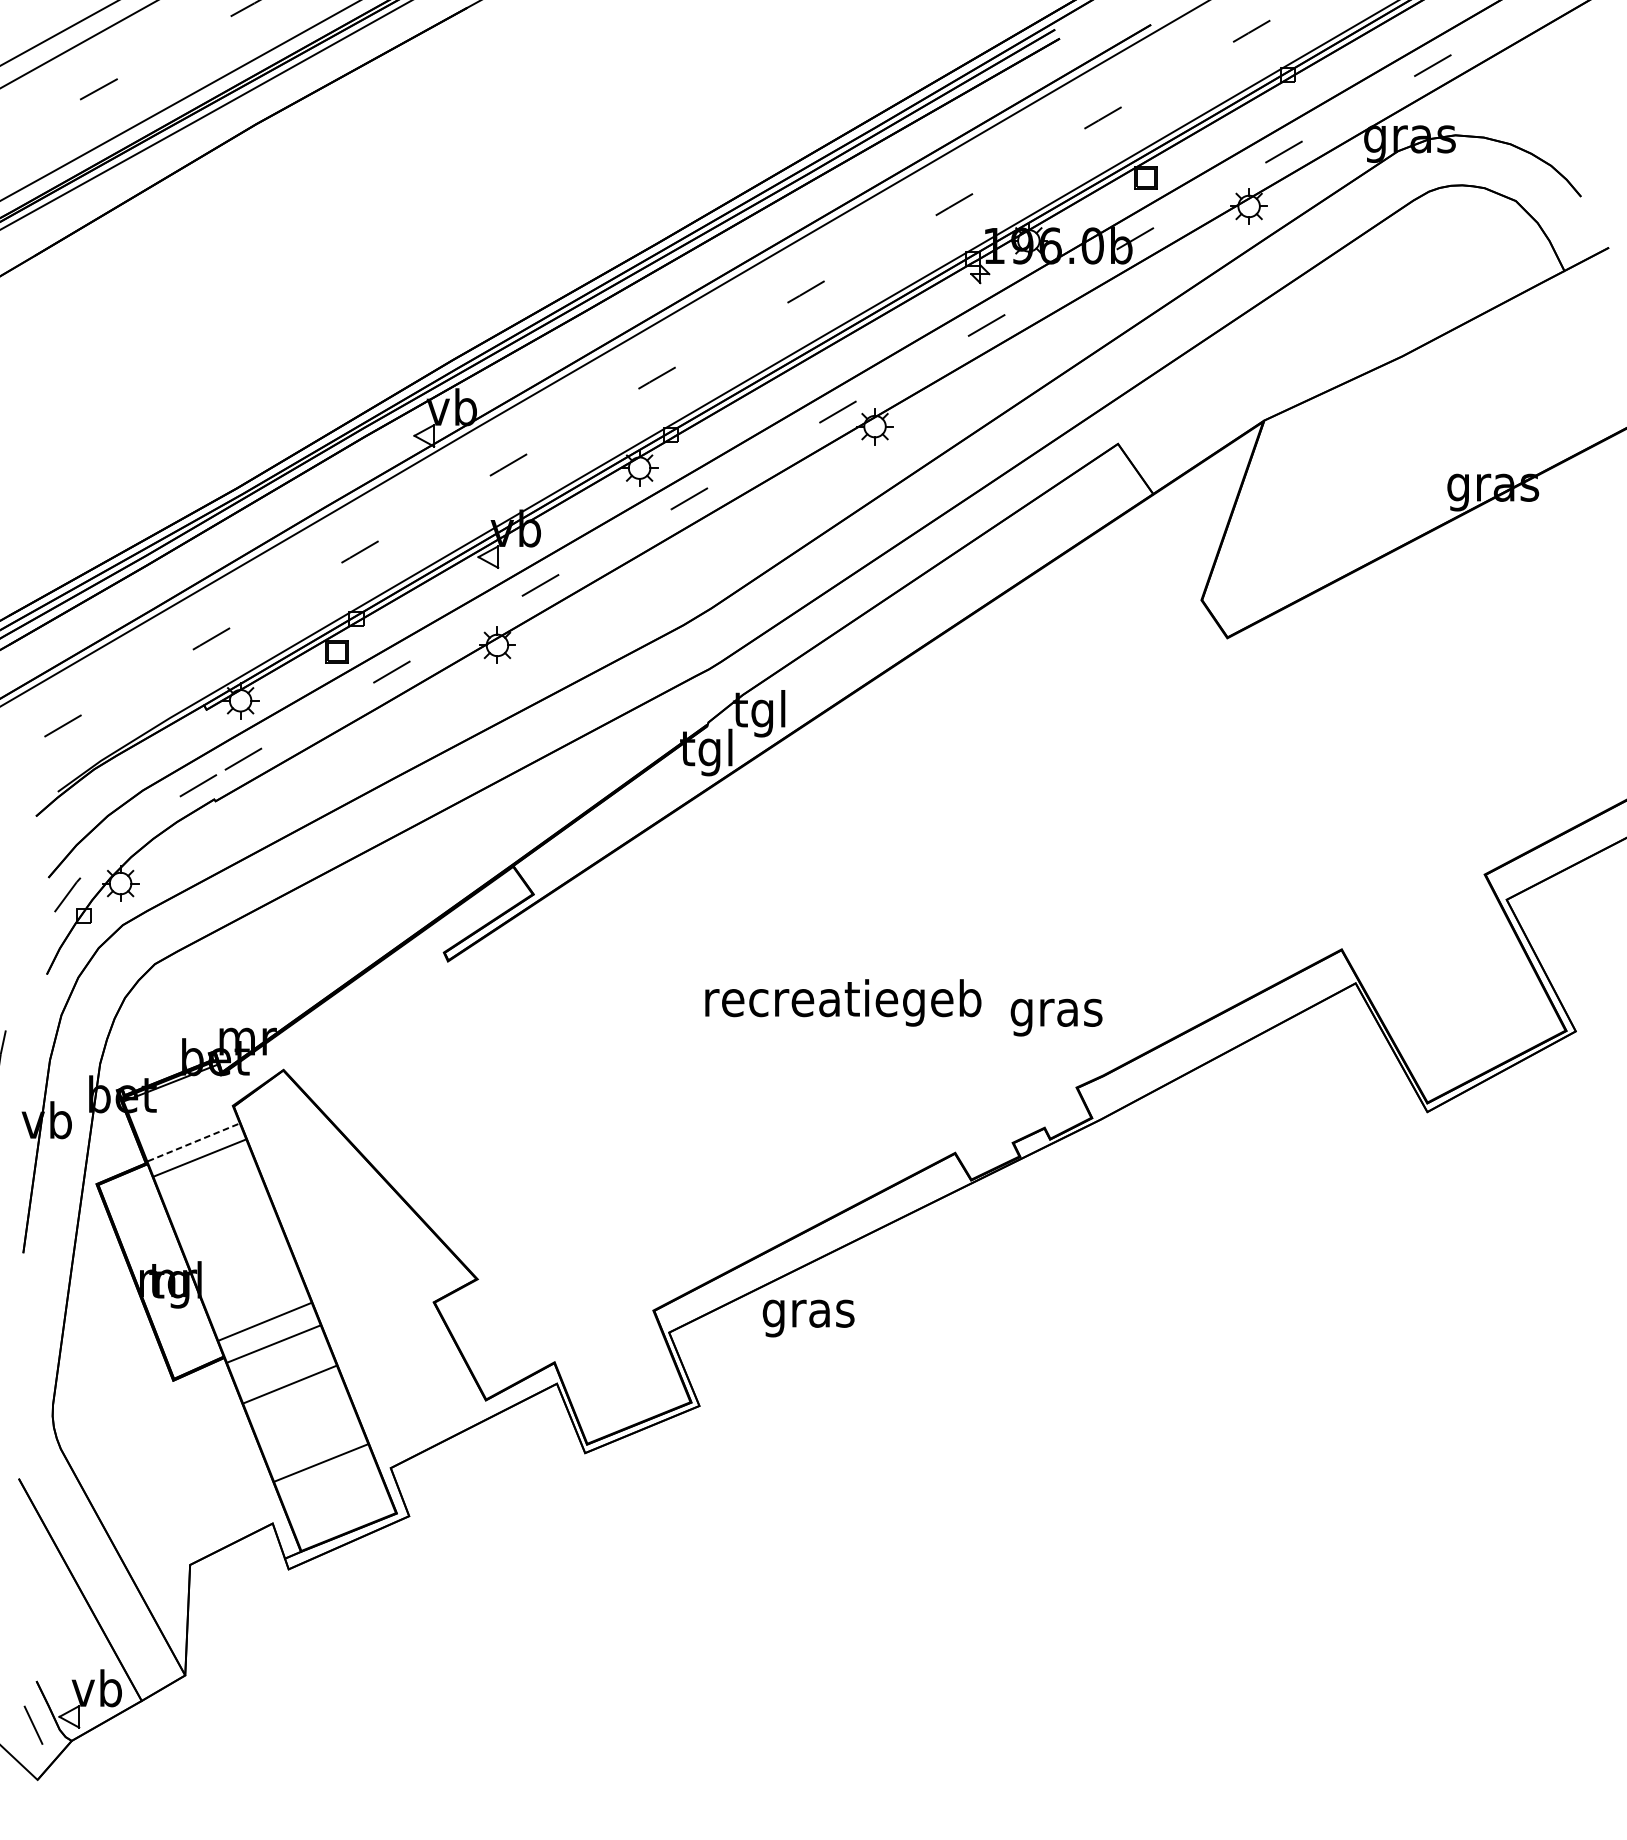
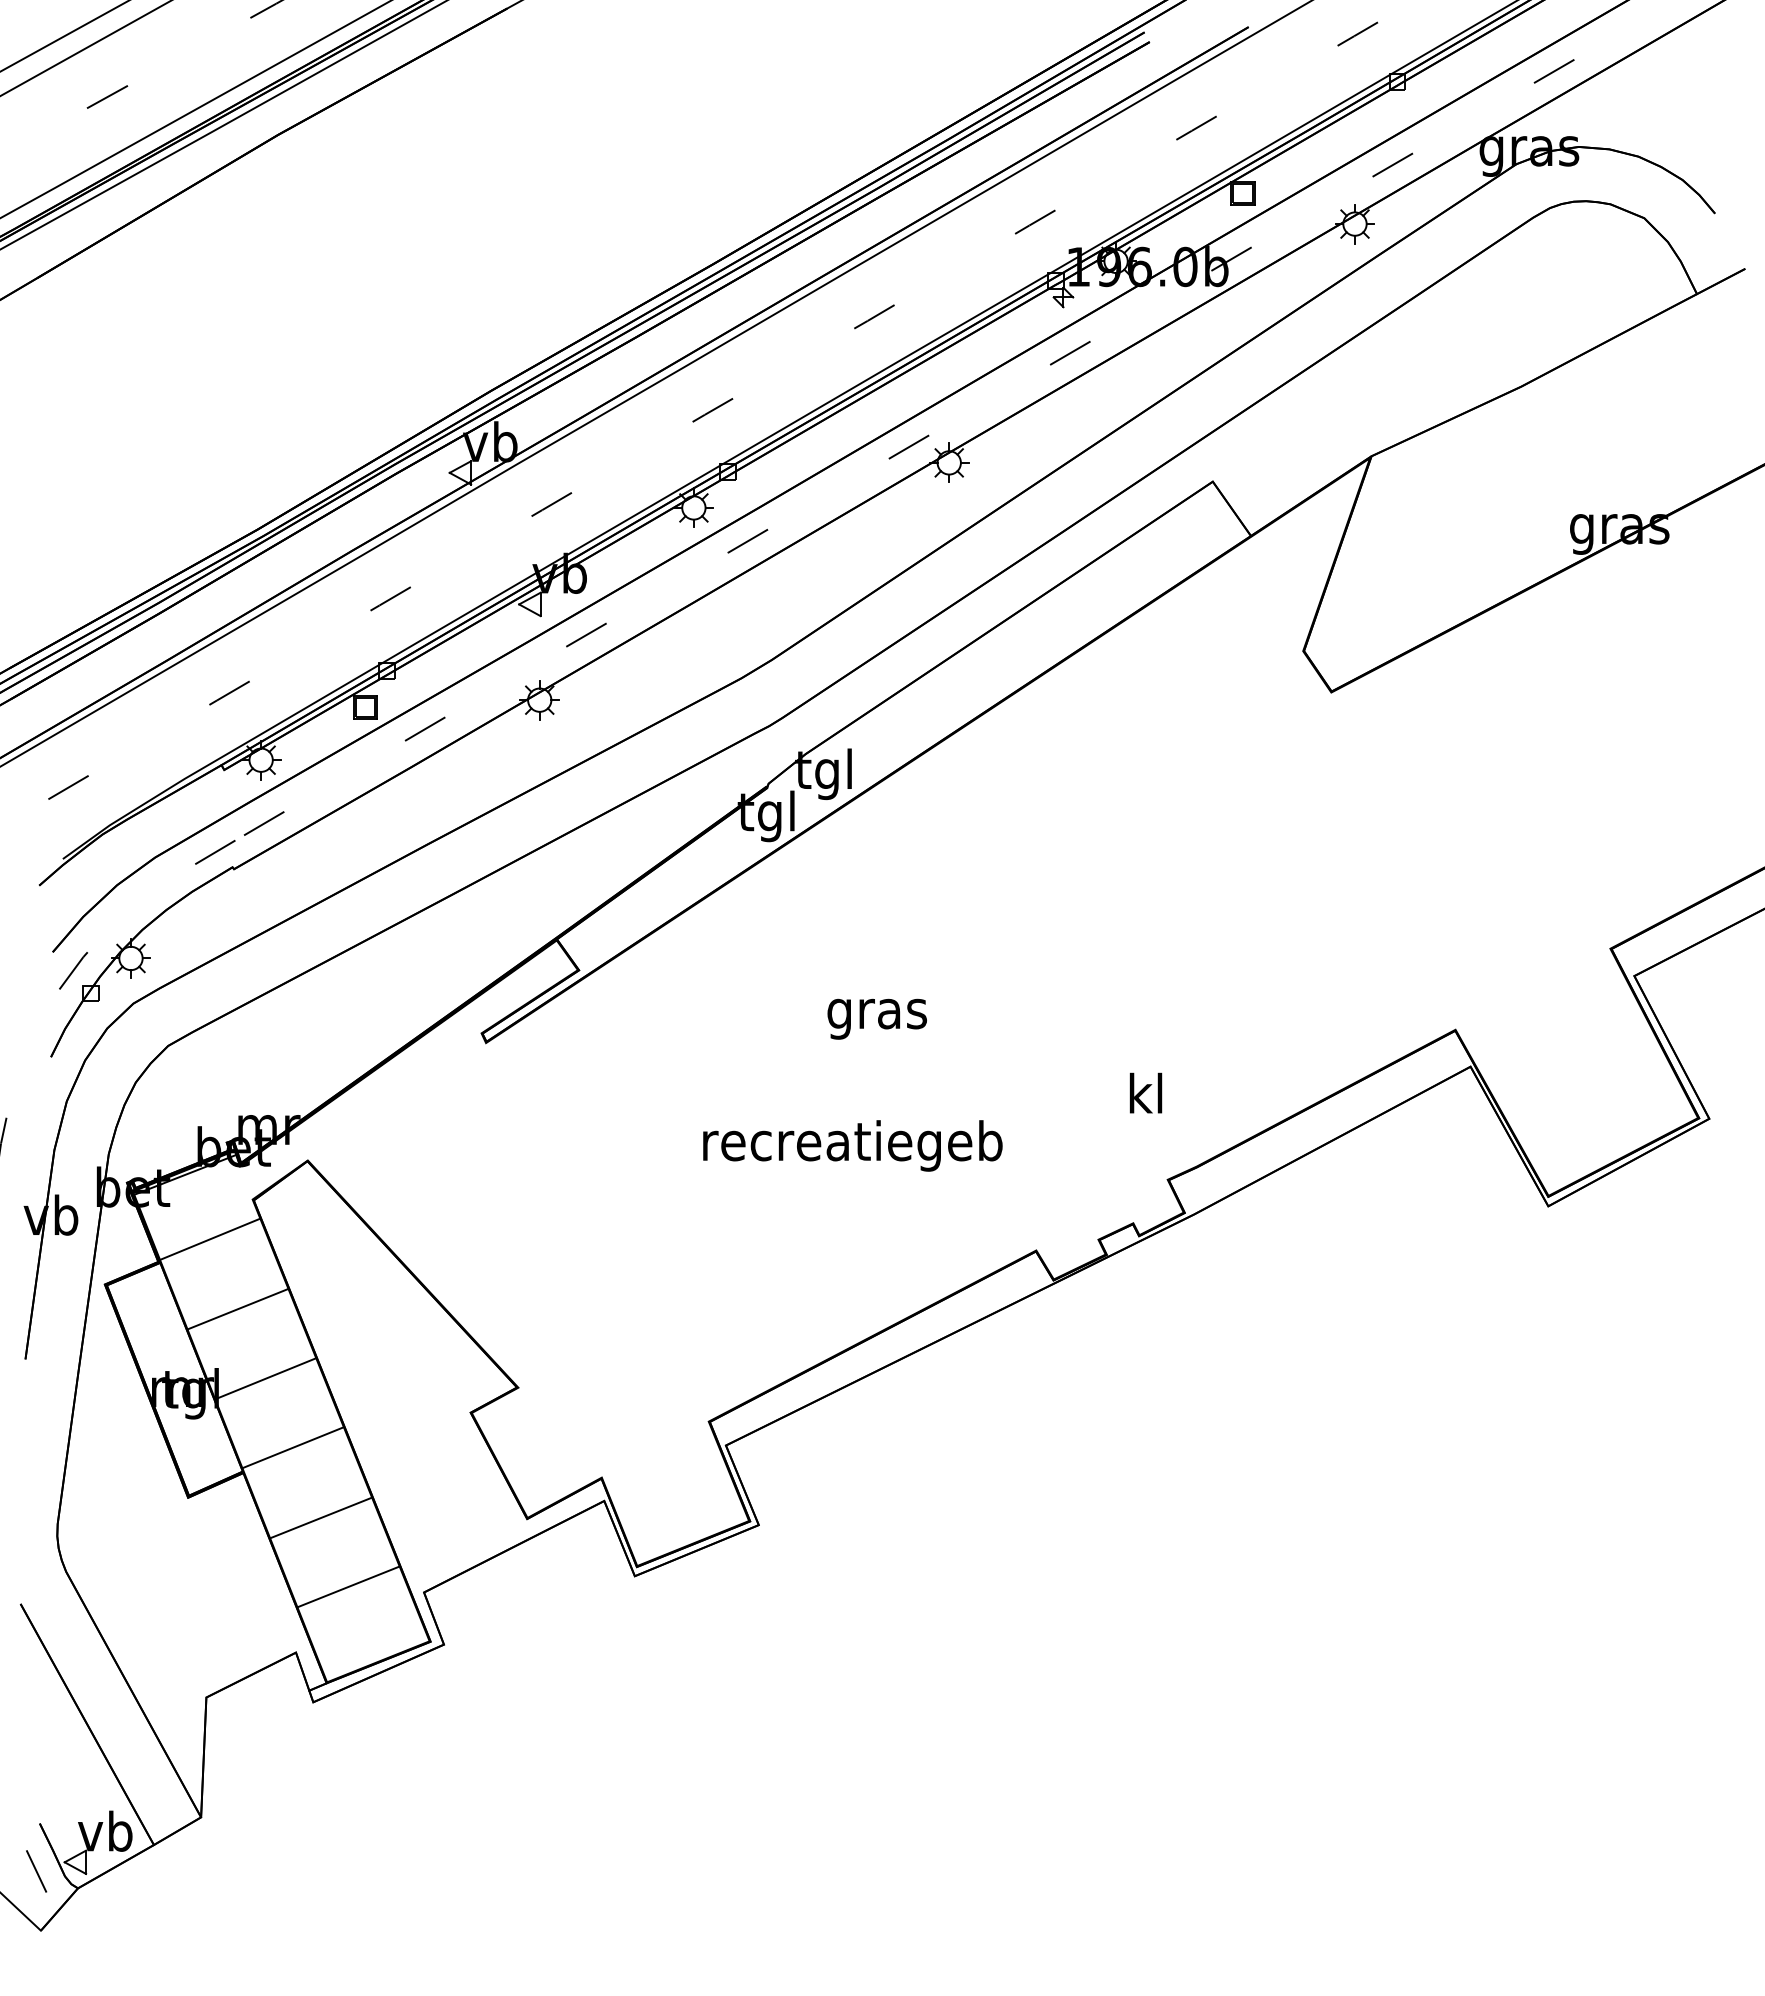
text: (843, 1002) -> (852, 1145), moved
text: (1055, 1012) -> (1145, 1098), gras -> kl
line: (193, 1142) -> (210, 1239), dashed -> solid
line: (200, 1158) -> (238, 1309), moved
text: (807, 1317) -> (876, 1018), moved
line: (264, 1321) -> (265, 1378), moved
line: (273, 1343) -> (320, 1517), moved
line: (290, 1384) -> (293, 1447), moved

